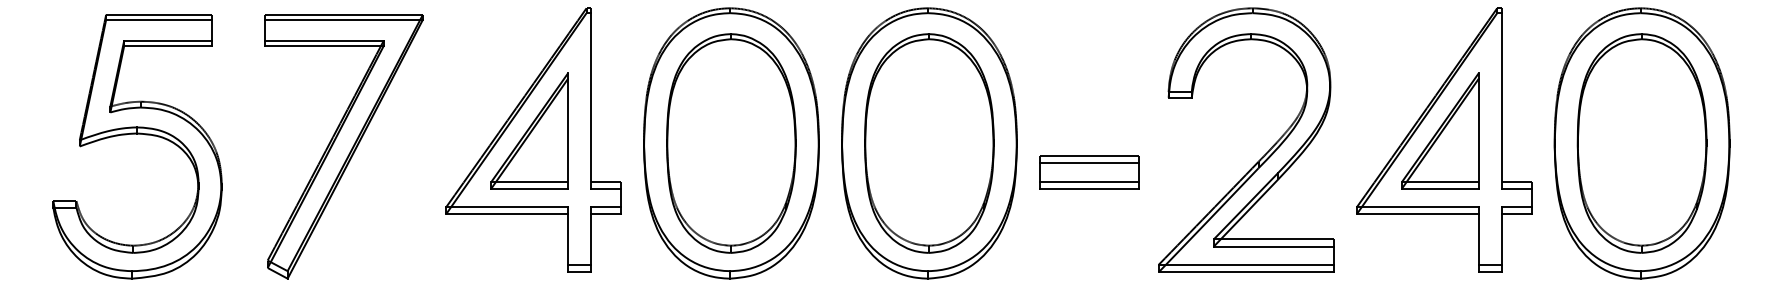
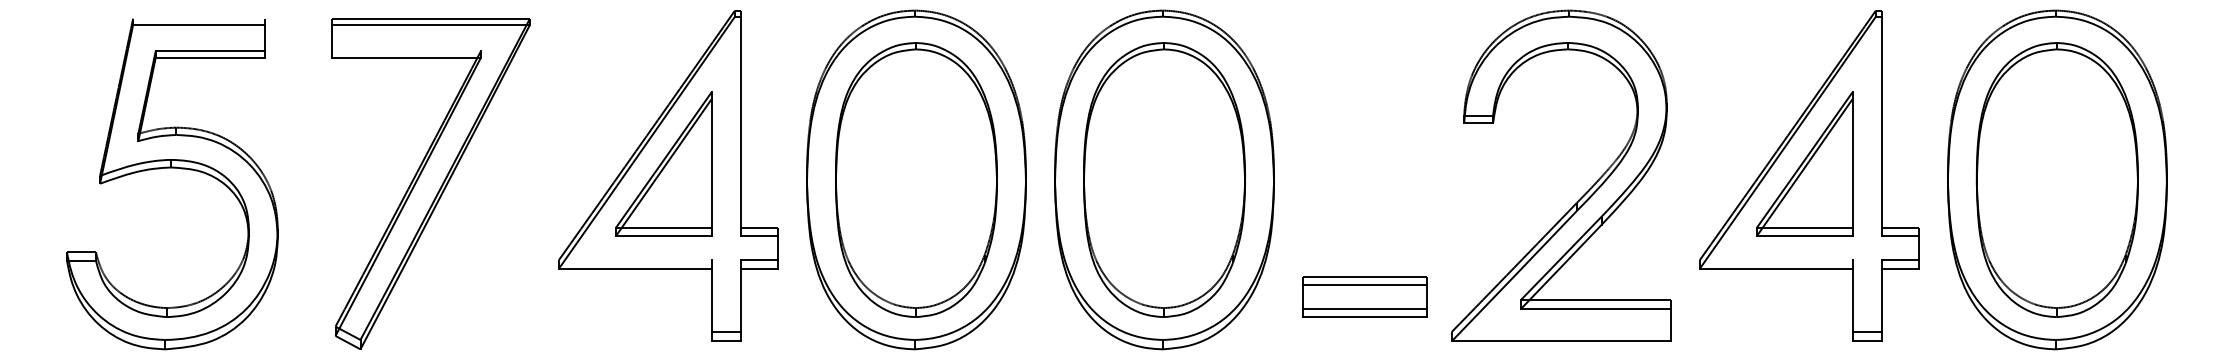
line: (159, 14) -> (199, 18), removed
line: (324, 40) -> (406, 51), removed
part: (1089, 171) -> (1364, 296), moved
line: (506, 207) -> (634, 260), removed
line: (1417, 207) -> (1775, 260), removed
line: (1245, 264) -> (1560, 331), removed

